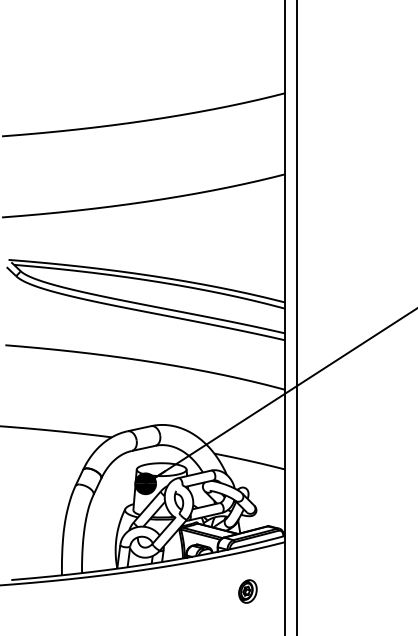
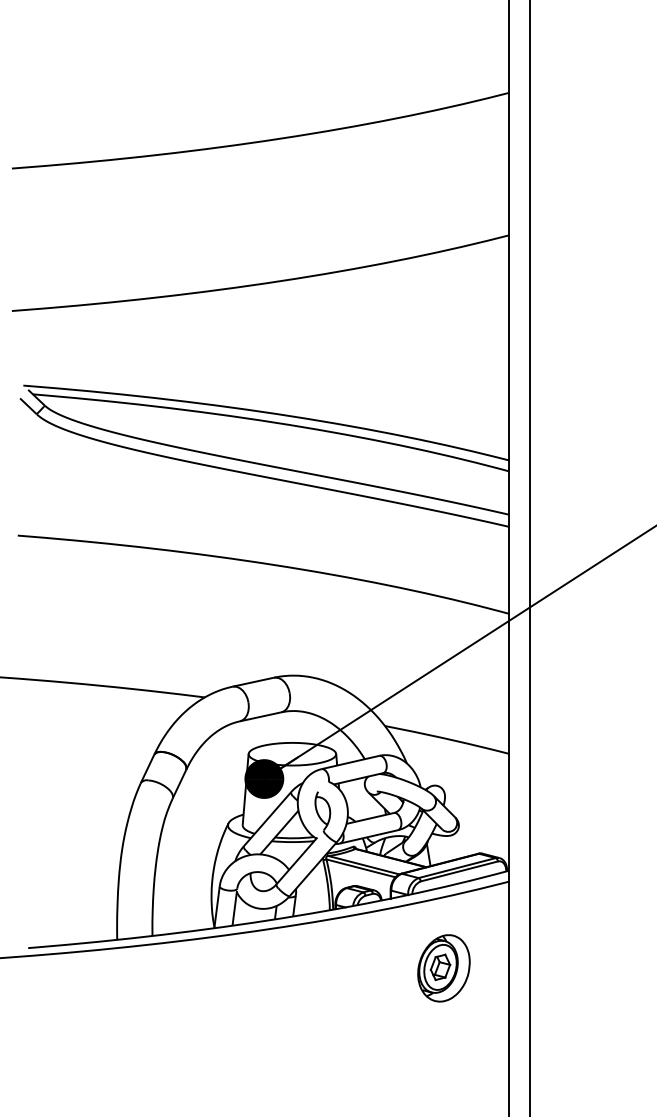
part: (247, 591) -> (443, 968), size x1.67

